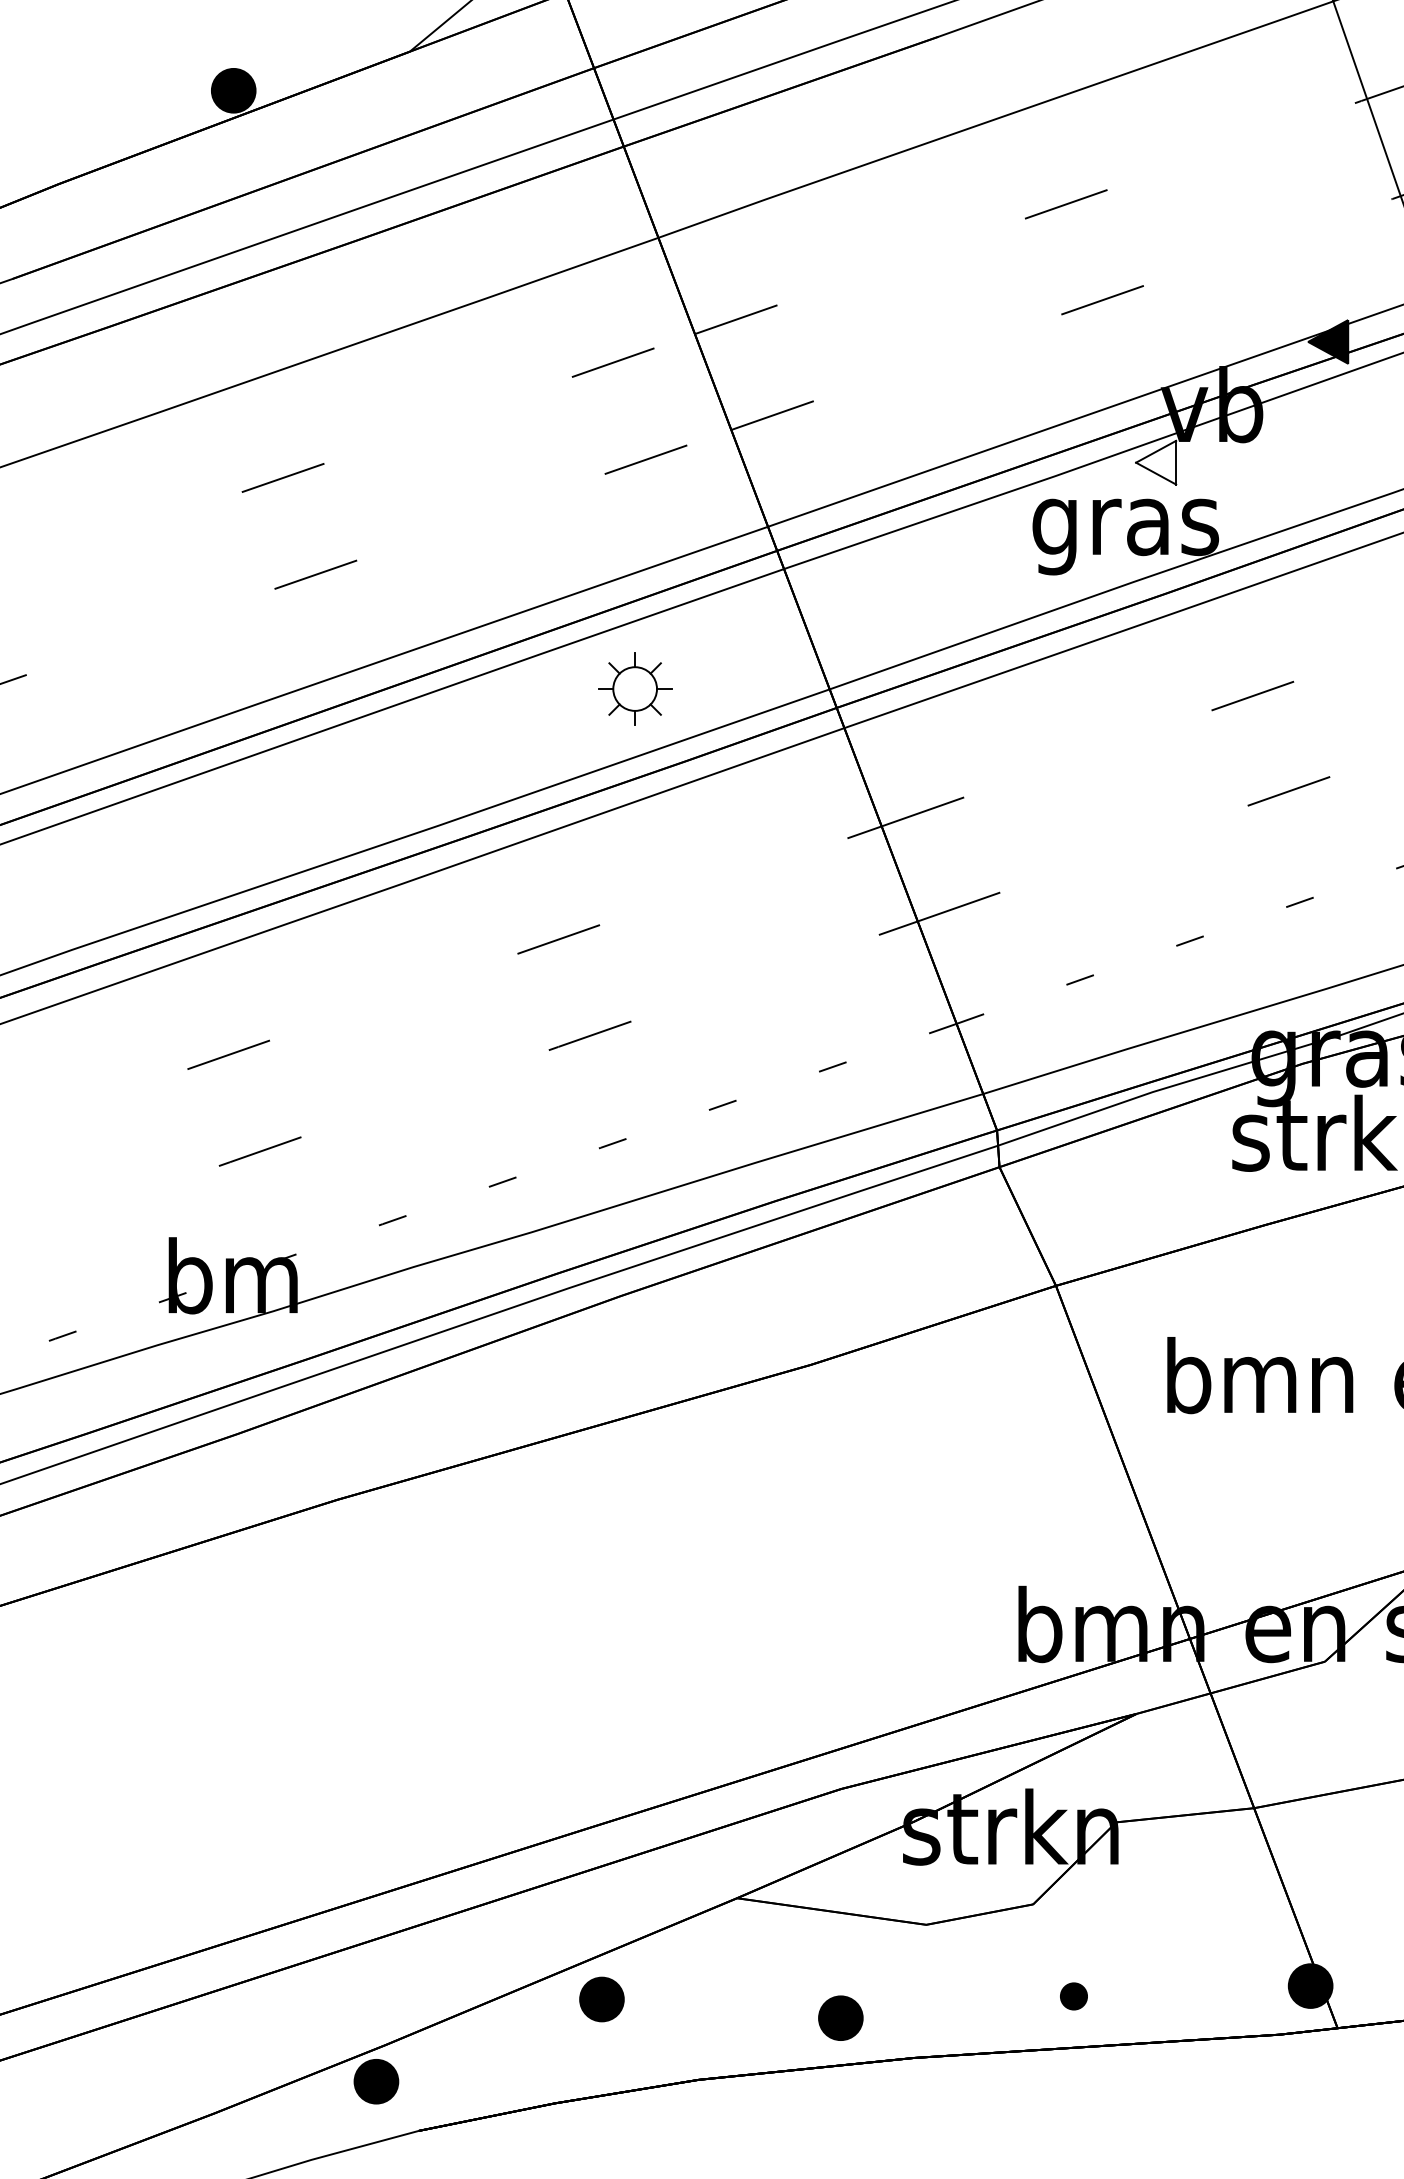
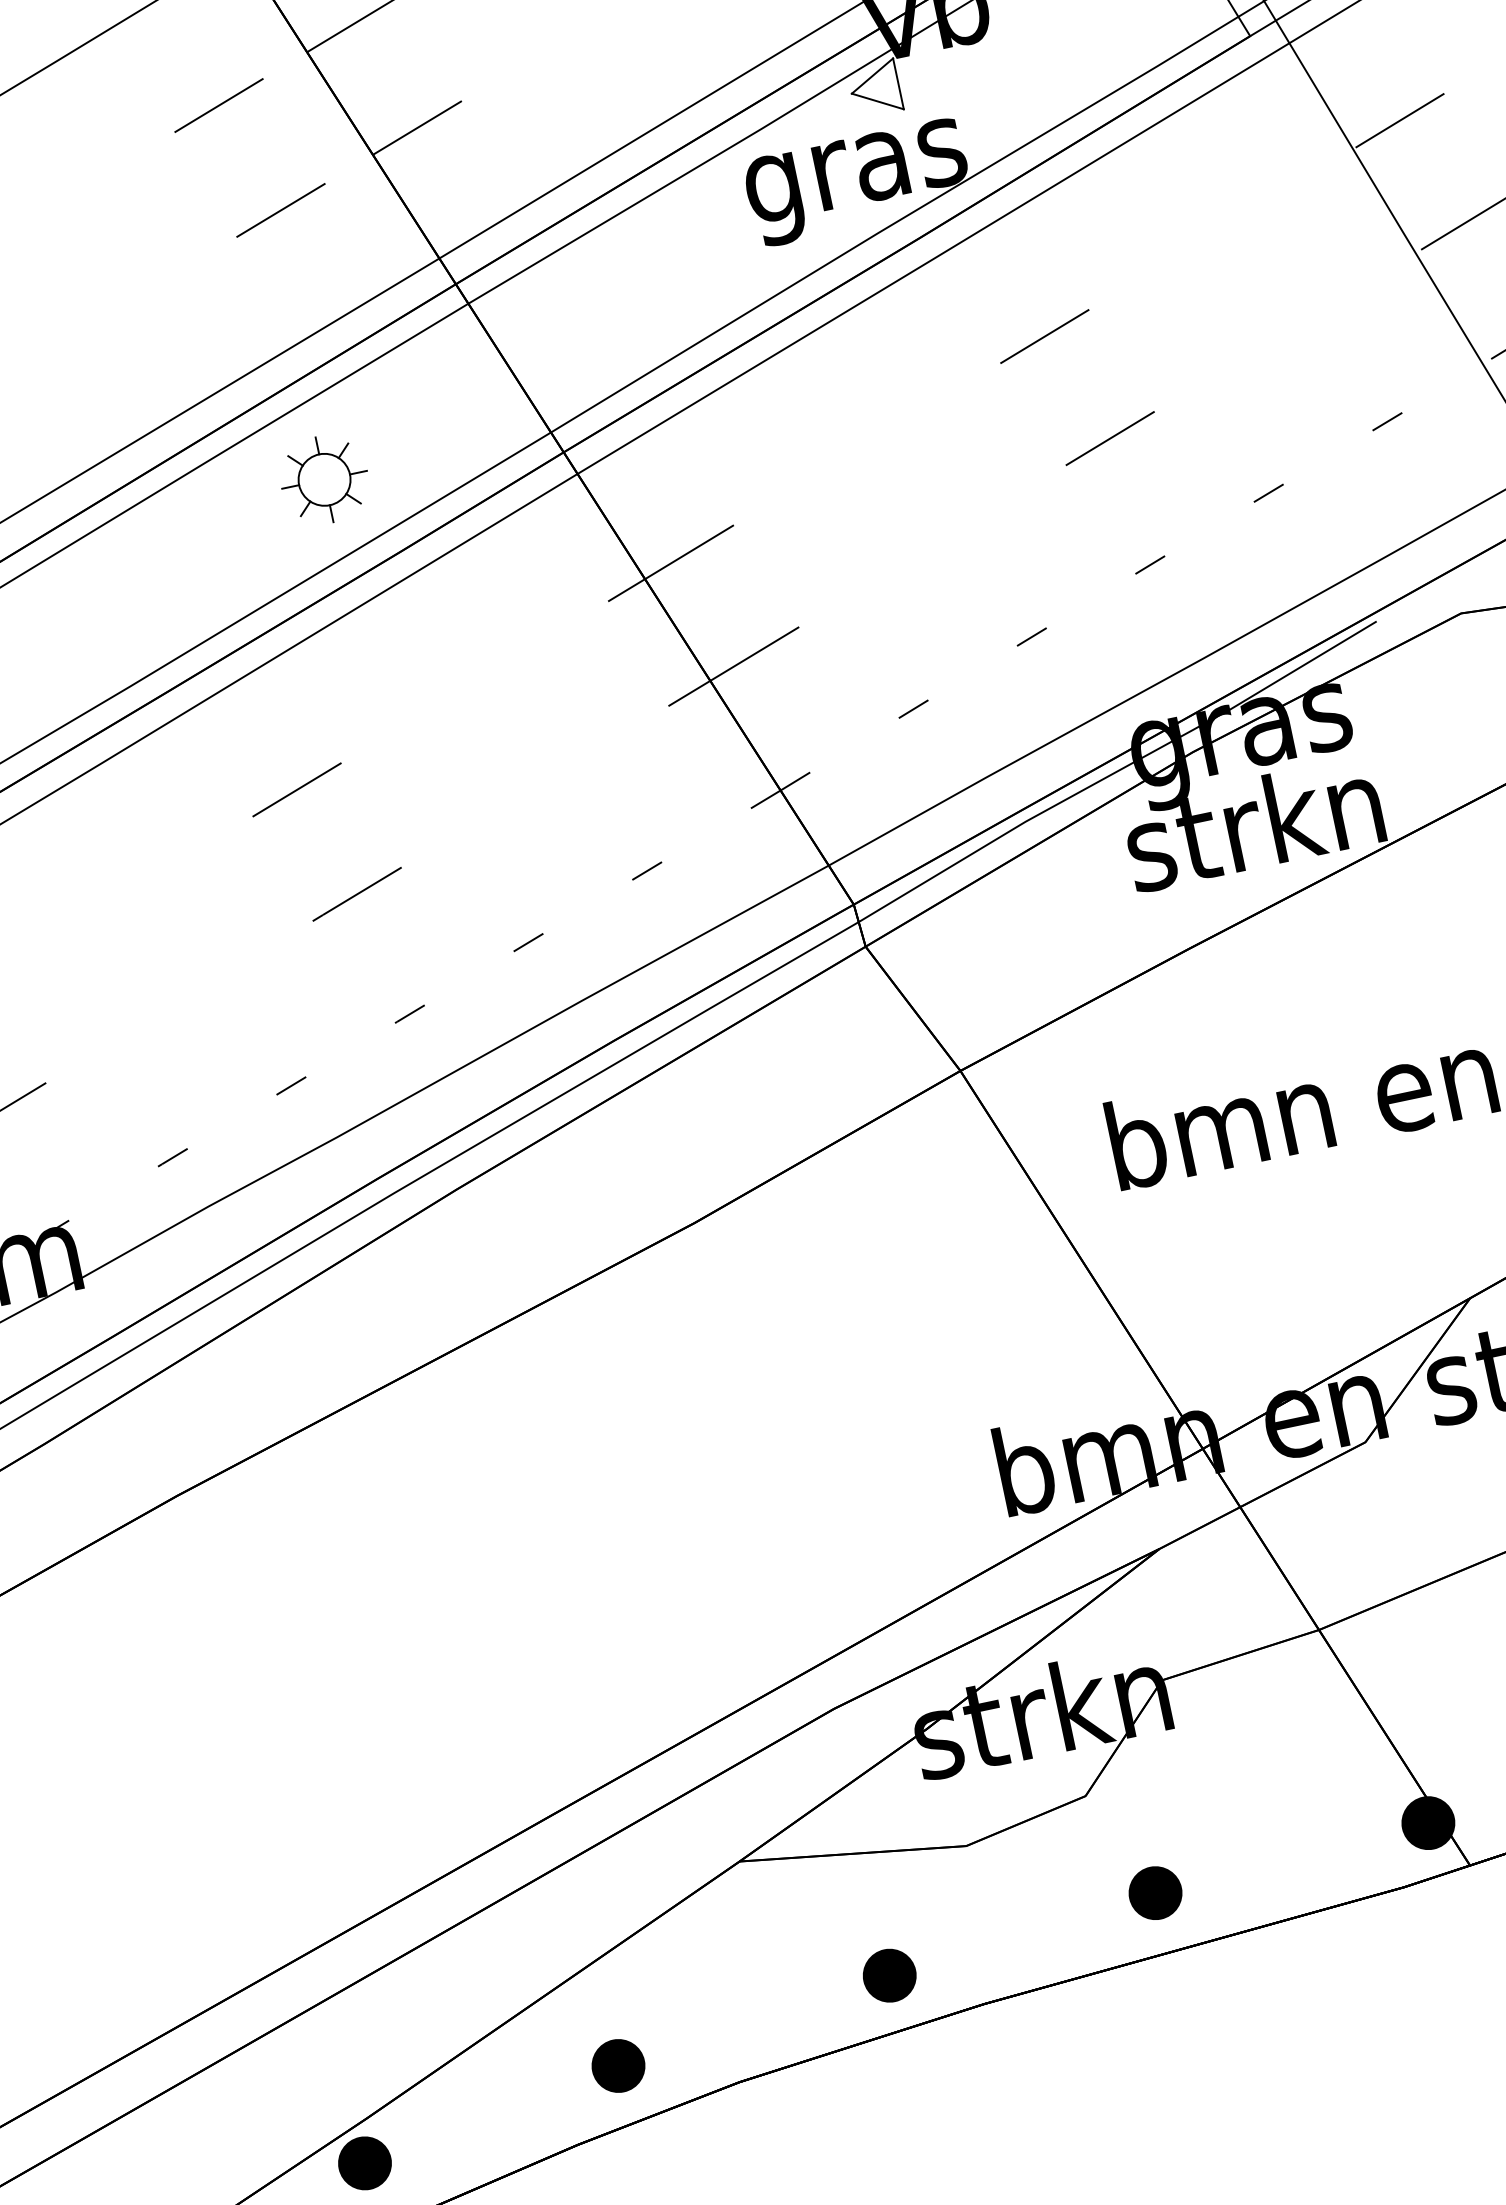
part: (1073, 1996) -> (1155, 1893), size x1.67
part: (601, 1999) -> (617, 2066), moved

